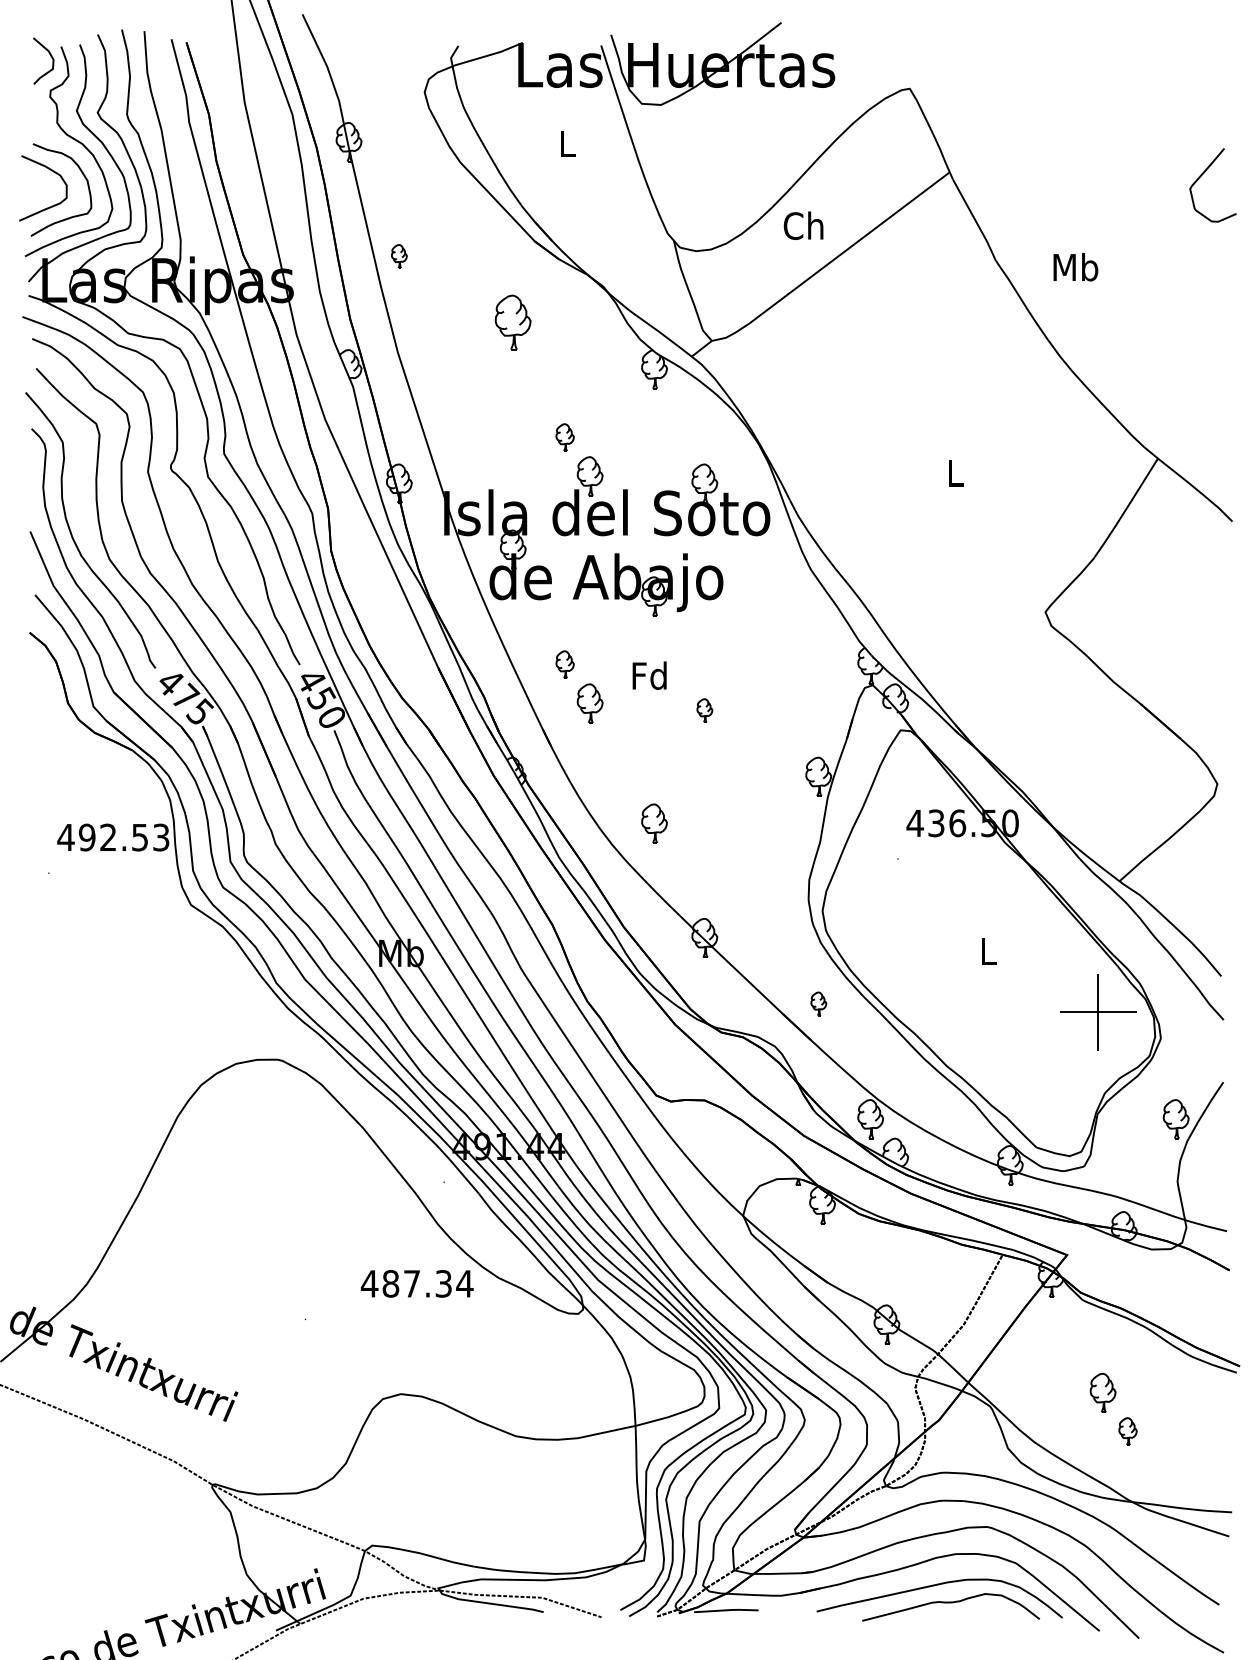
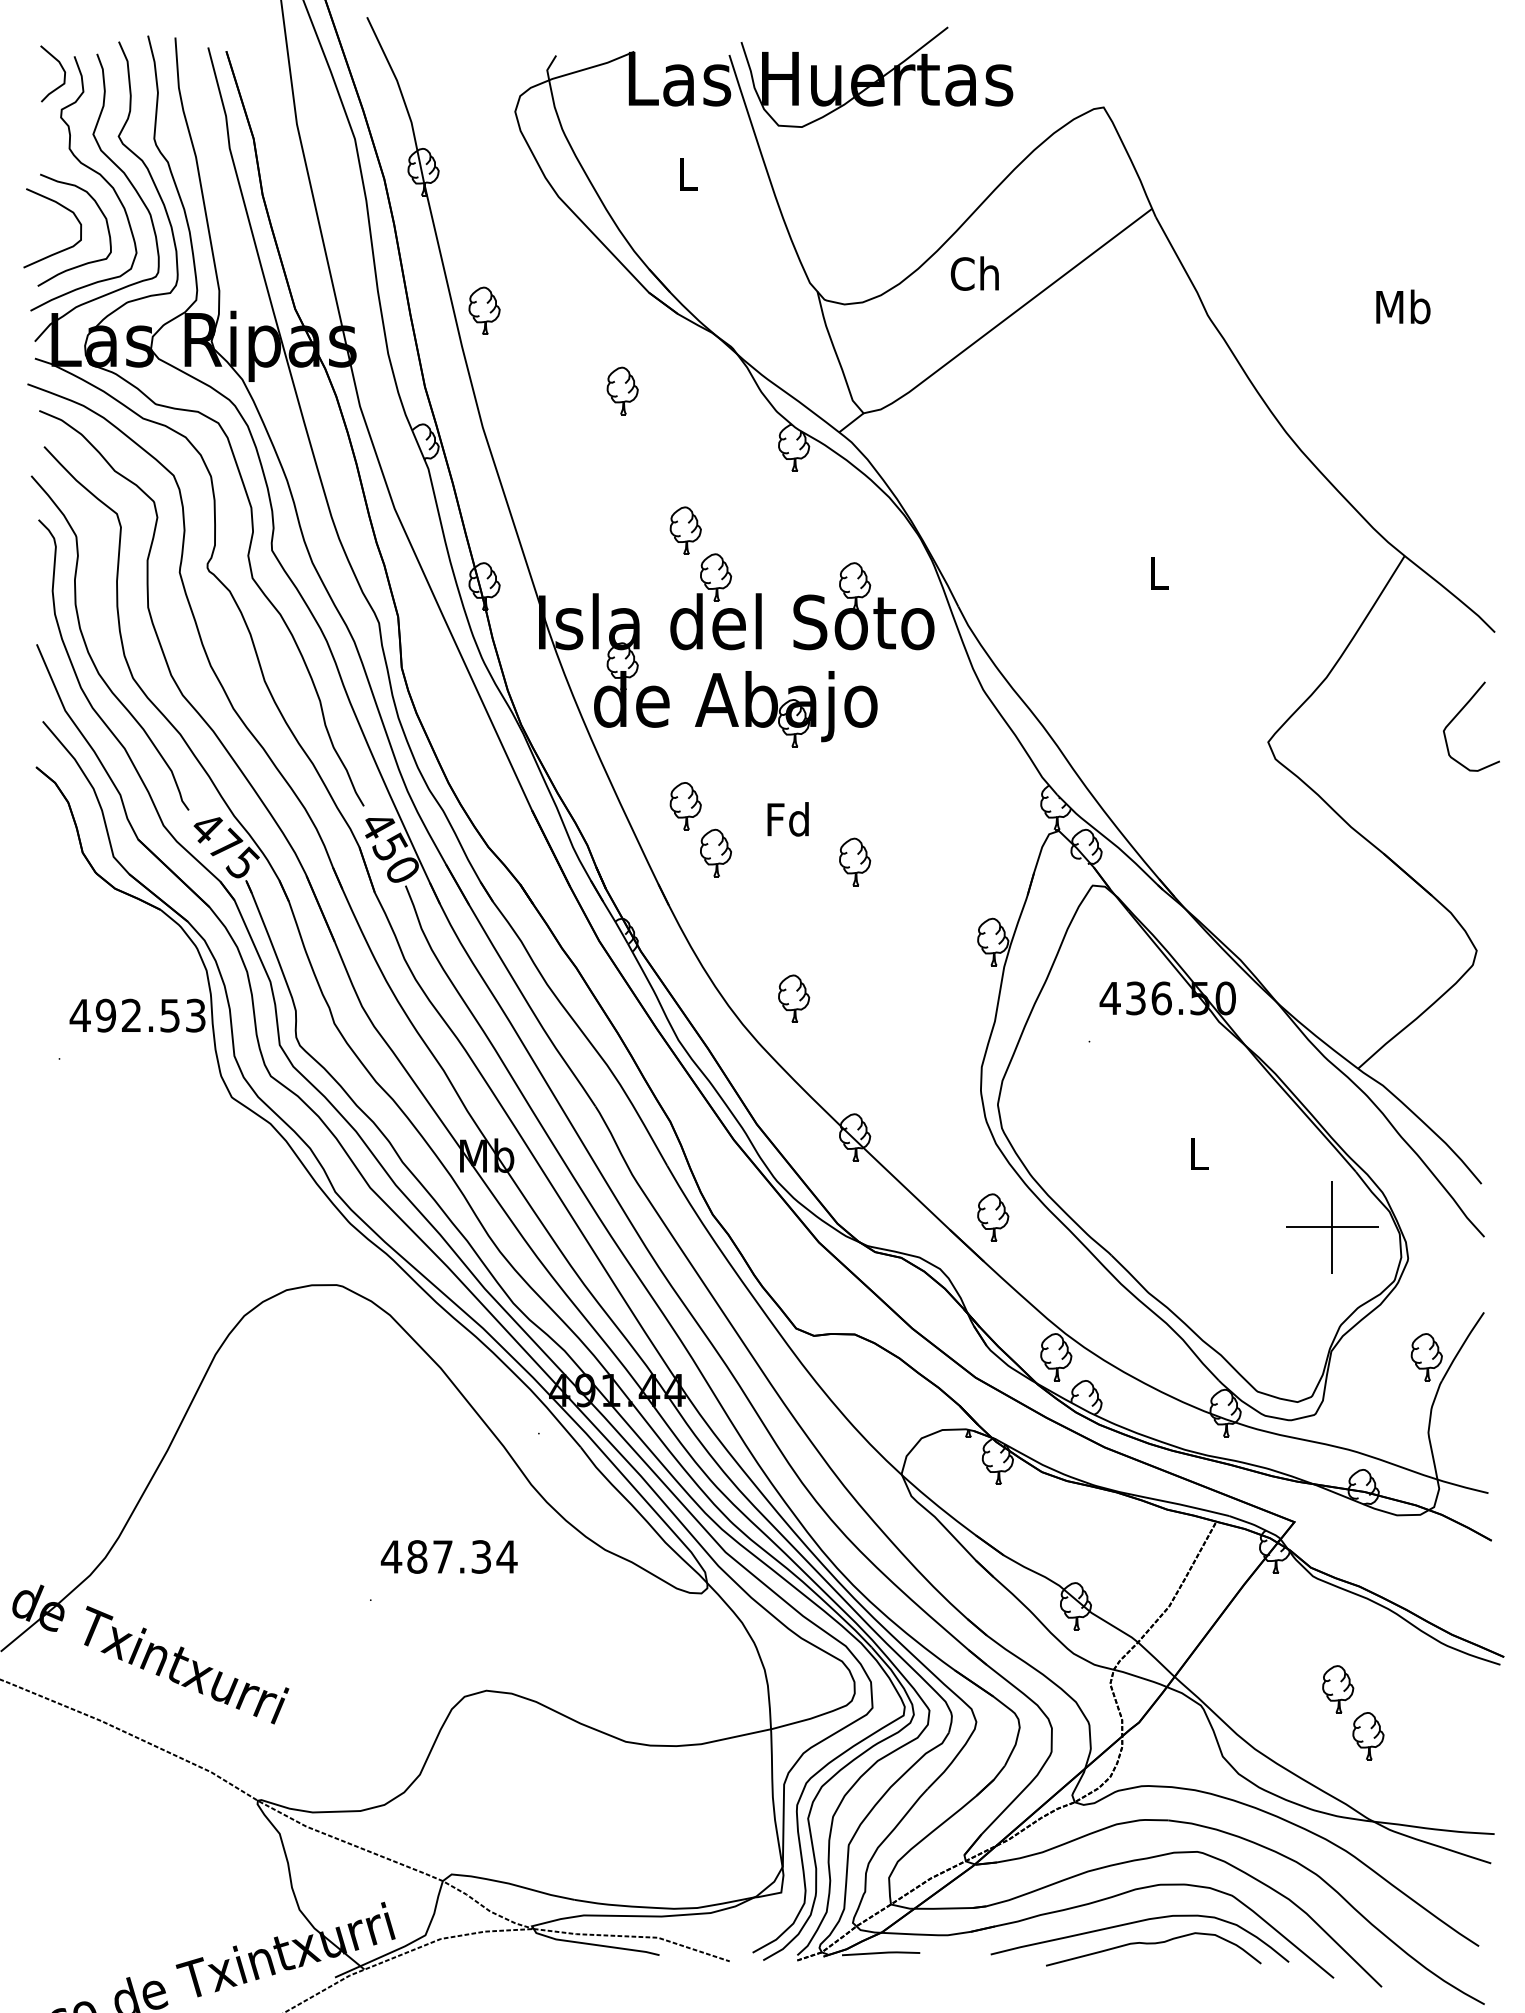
curve: (1202, 175) -> (1458, 714), moved
part: (399, 256) -> (484, 310), size x1.67
text: (1075, 267) -> (1402, 307), moved
part: (513, 322) -> (623, 390), size x0.71
part: (564, 437) -> (684, 530), size x1.43
part: (564, 664) -> (684, 805), size x1.43
part: (704, 710) -> (854, 861), size x1.67
part: (818, 1003) -> (992, 1216), size x1.67
text: (416, 1283) -> (448, 1556), moved
part: (1127, 1431) -> (1367, 1736), size x1.43

